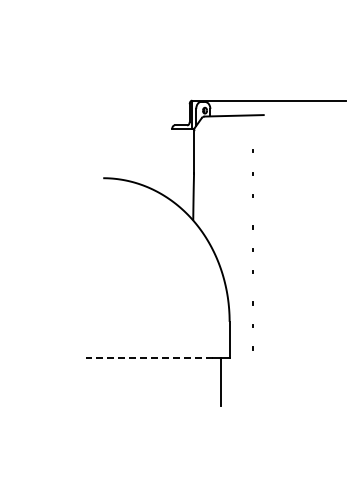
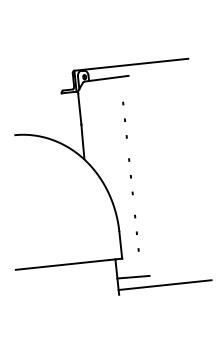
line: (148, 357) -> (61, 264), dashed -> solid
line: (241, 383) -> (133, 276), added
line: (282, 399) -> (164, 285), added

